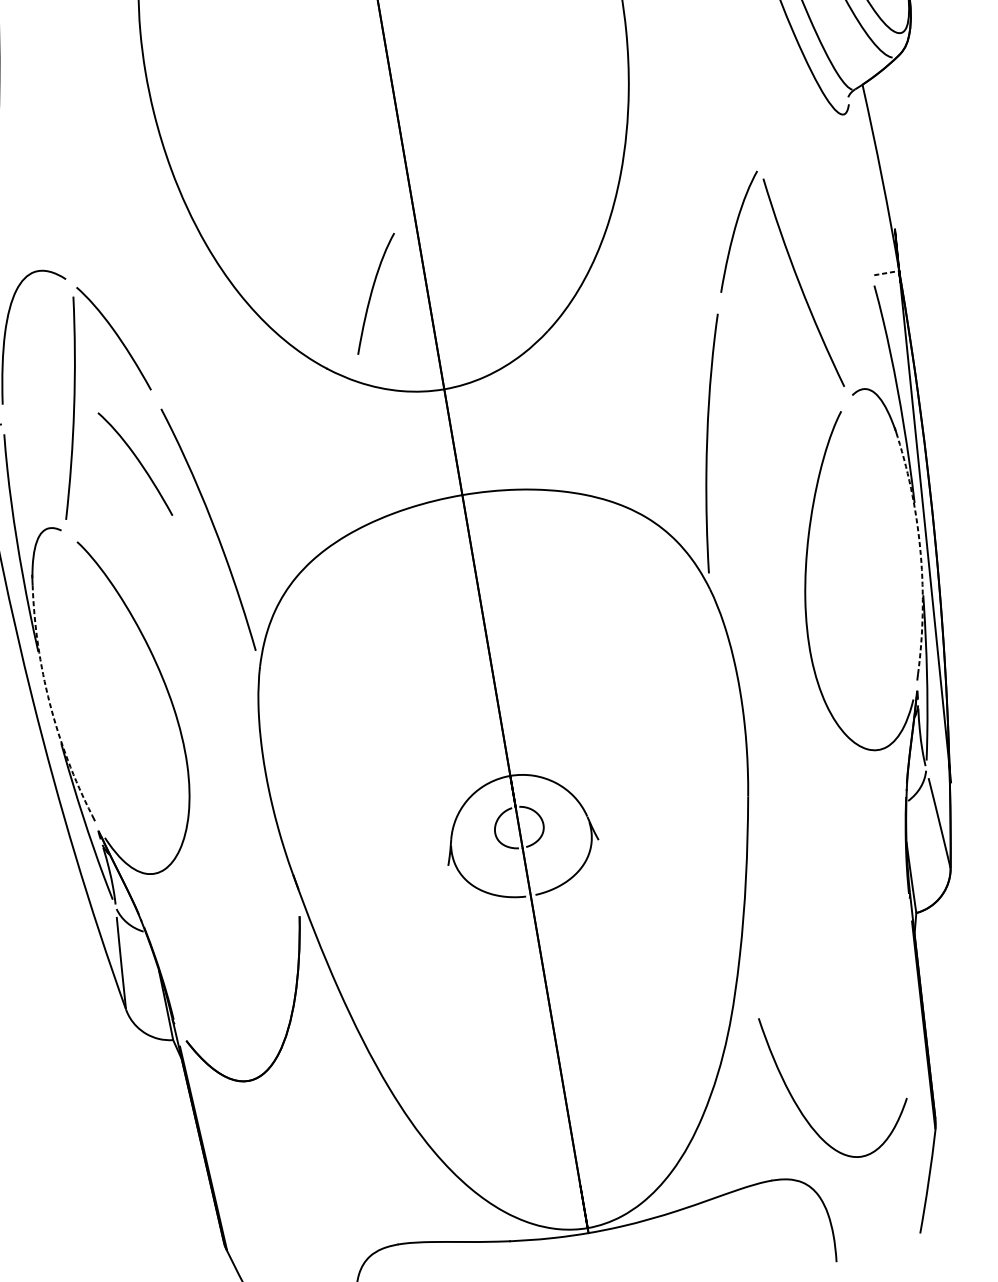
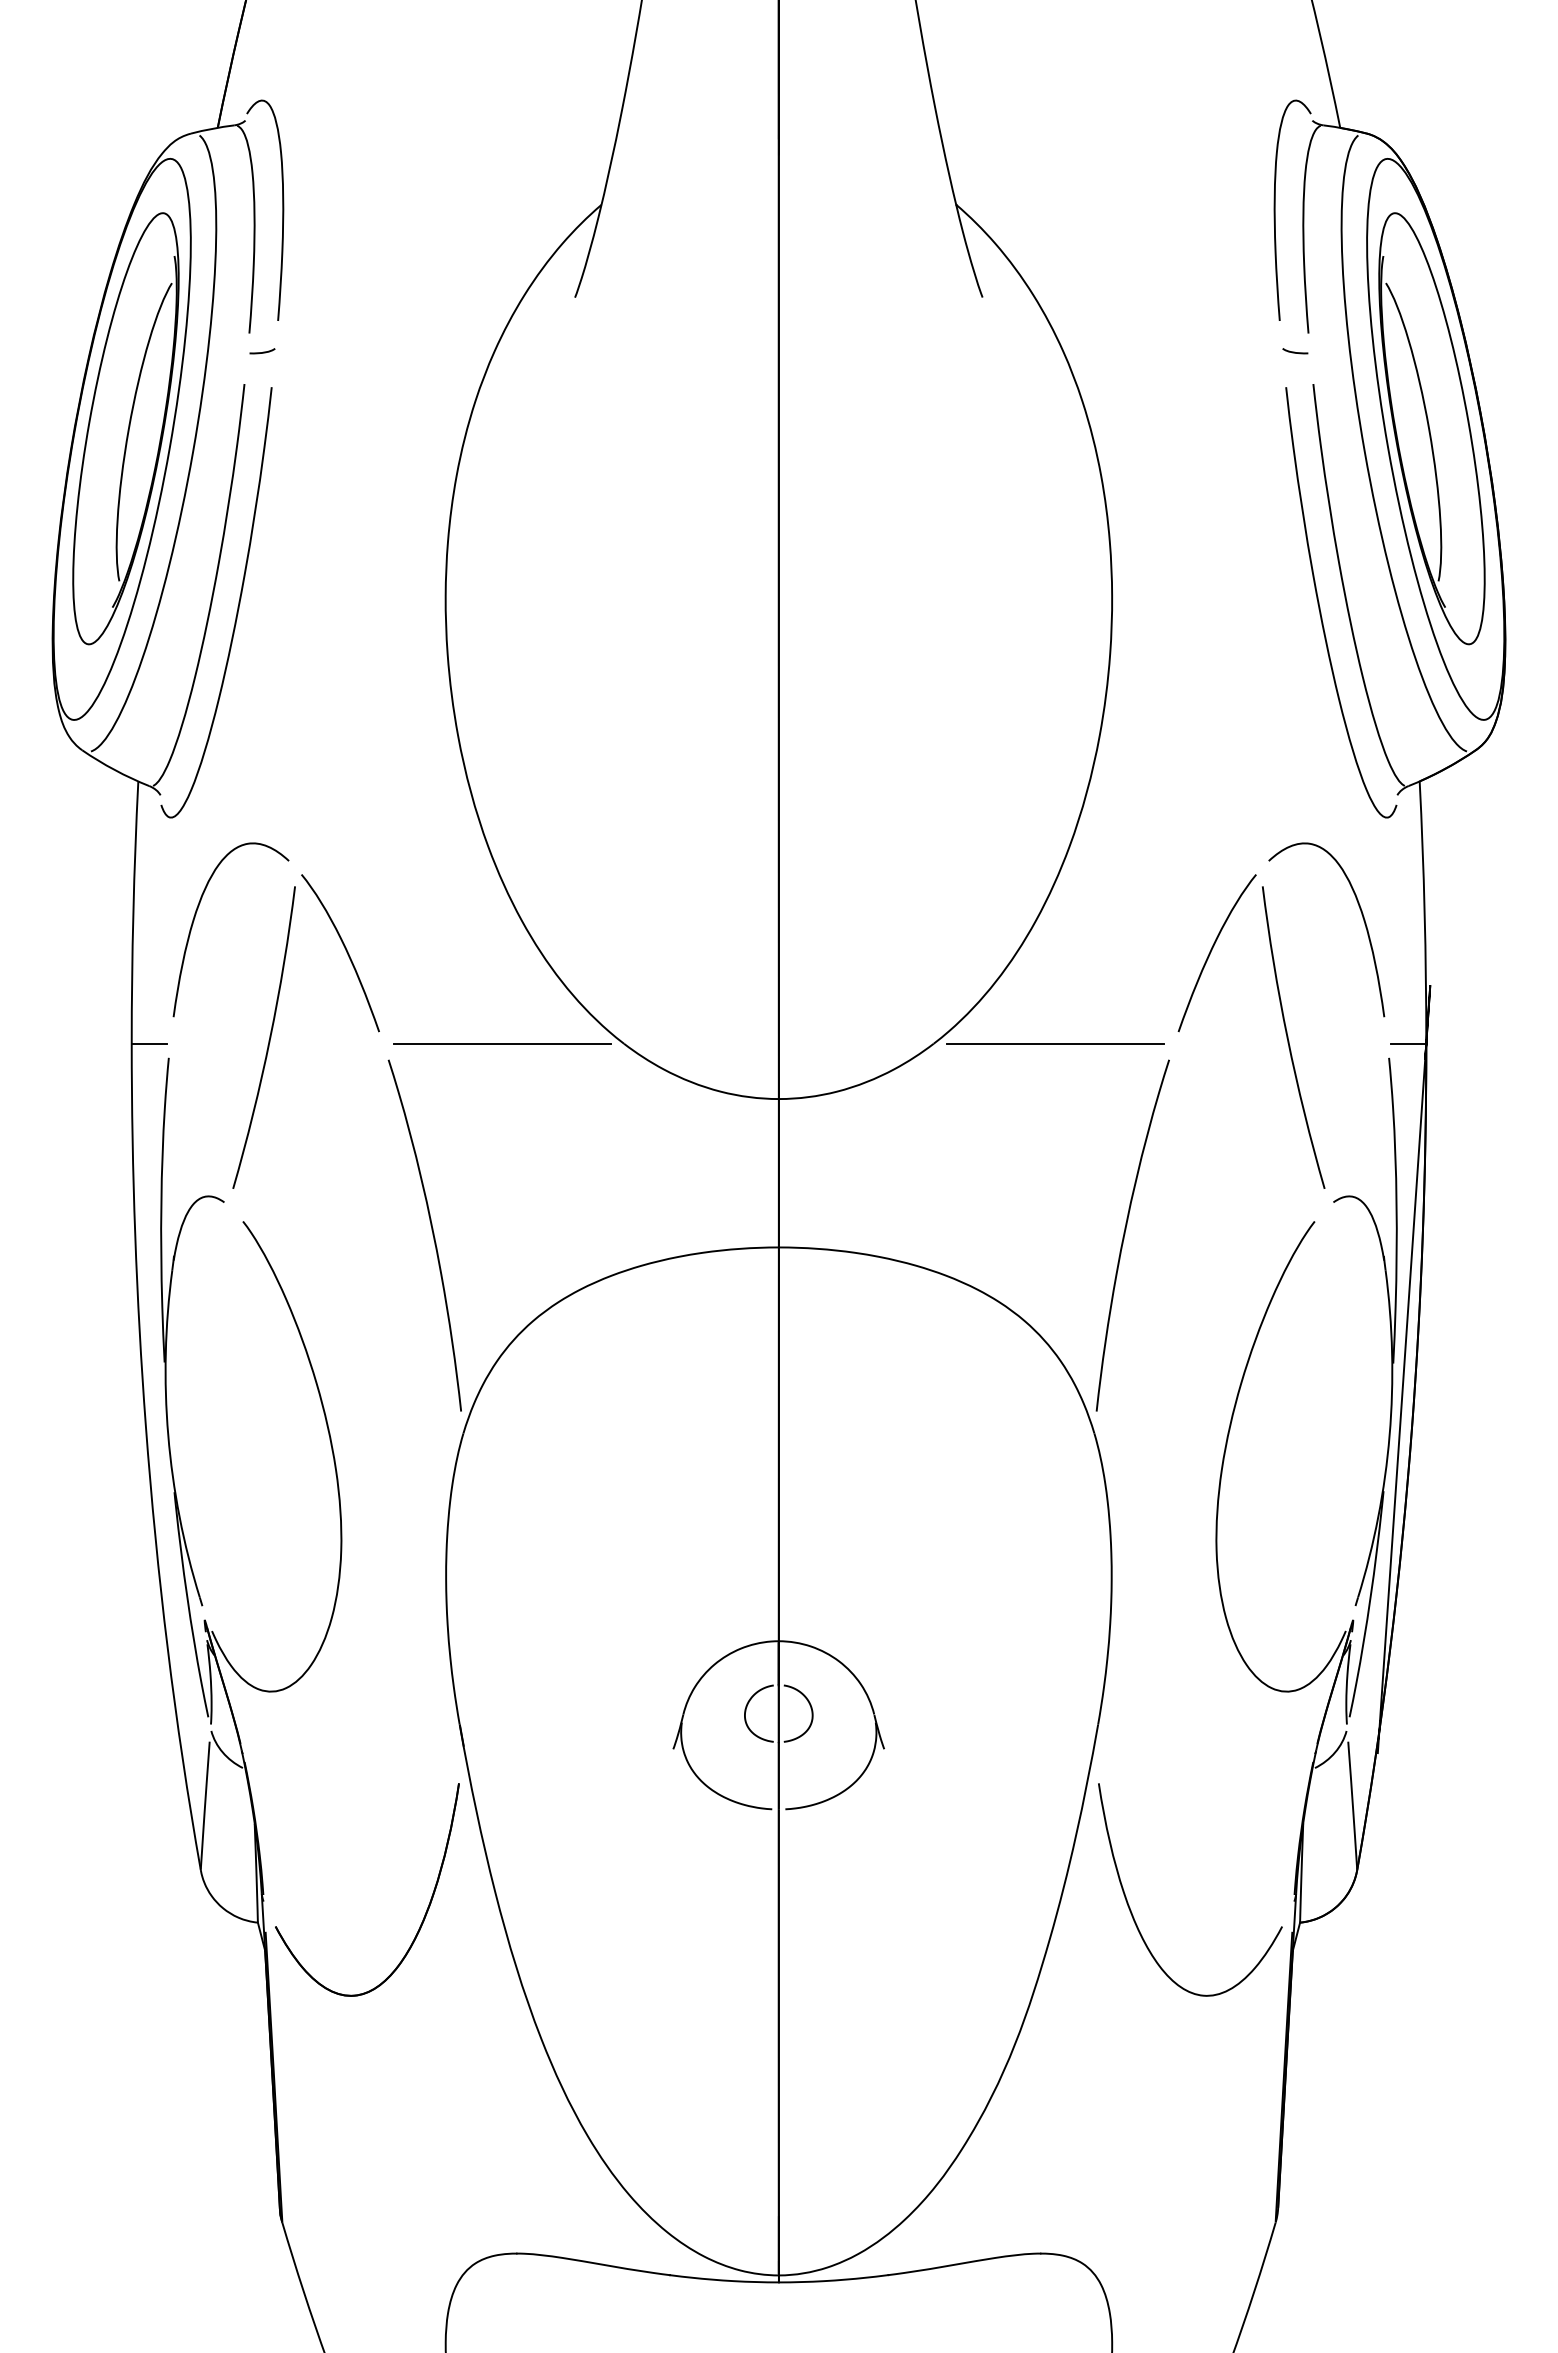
curve: (838, 189) -> (1362, 918), added
line: (887, 272) -> (1409, 1043), dashed -> solid
curve: (372, 292) -> (703, 950), removed
line: (634, 316) -> (1054, 1043), added
line: (240, 383) -> (502, 1043), added
curve: (138, 461) -> (345, 1126), removed
arc: (920, 554) -> (1389, 1435), dashed -> solid
arc: (50, 703) -> (168, 1435), dashed -> solid
curve: (798, 1106) -> (1132, 1912), moved

